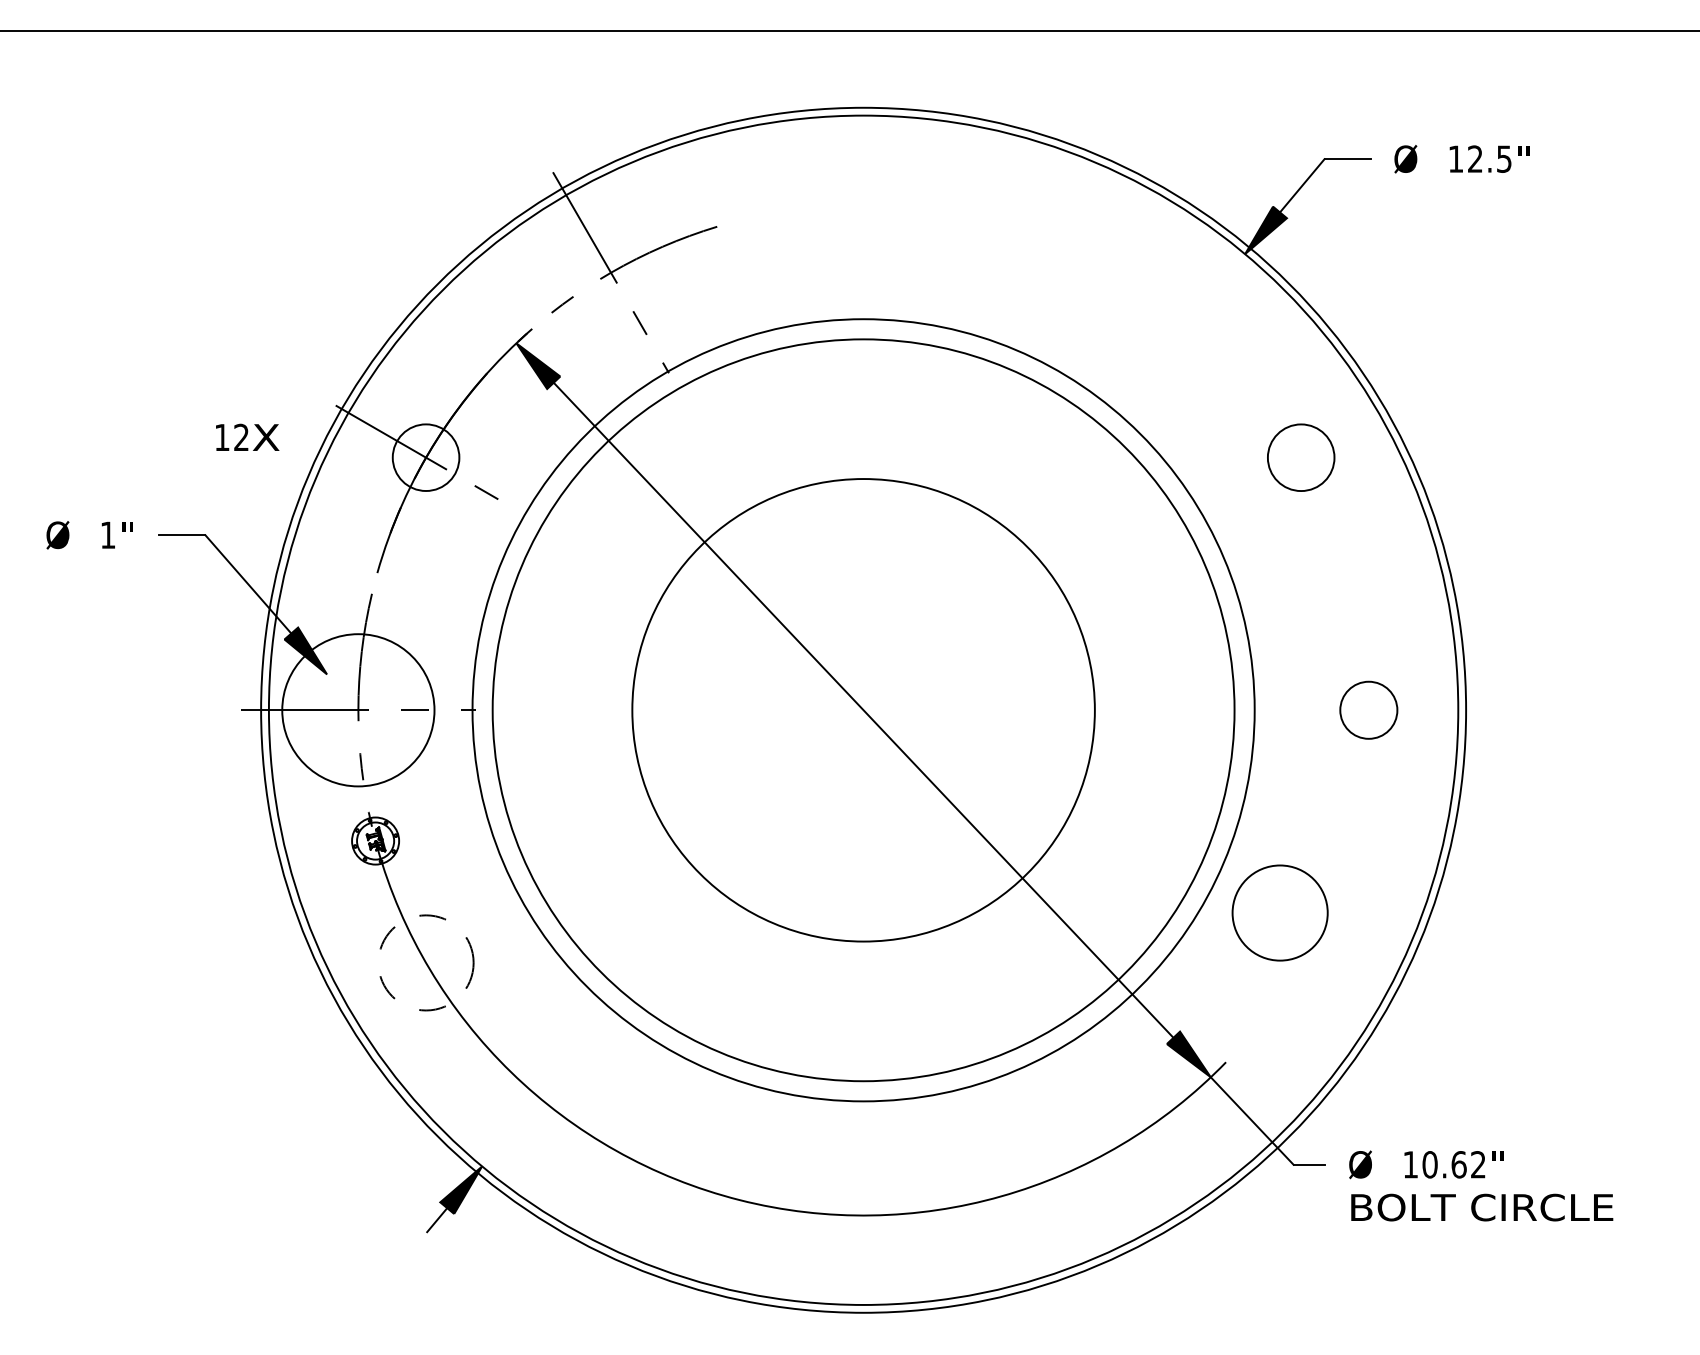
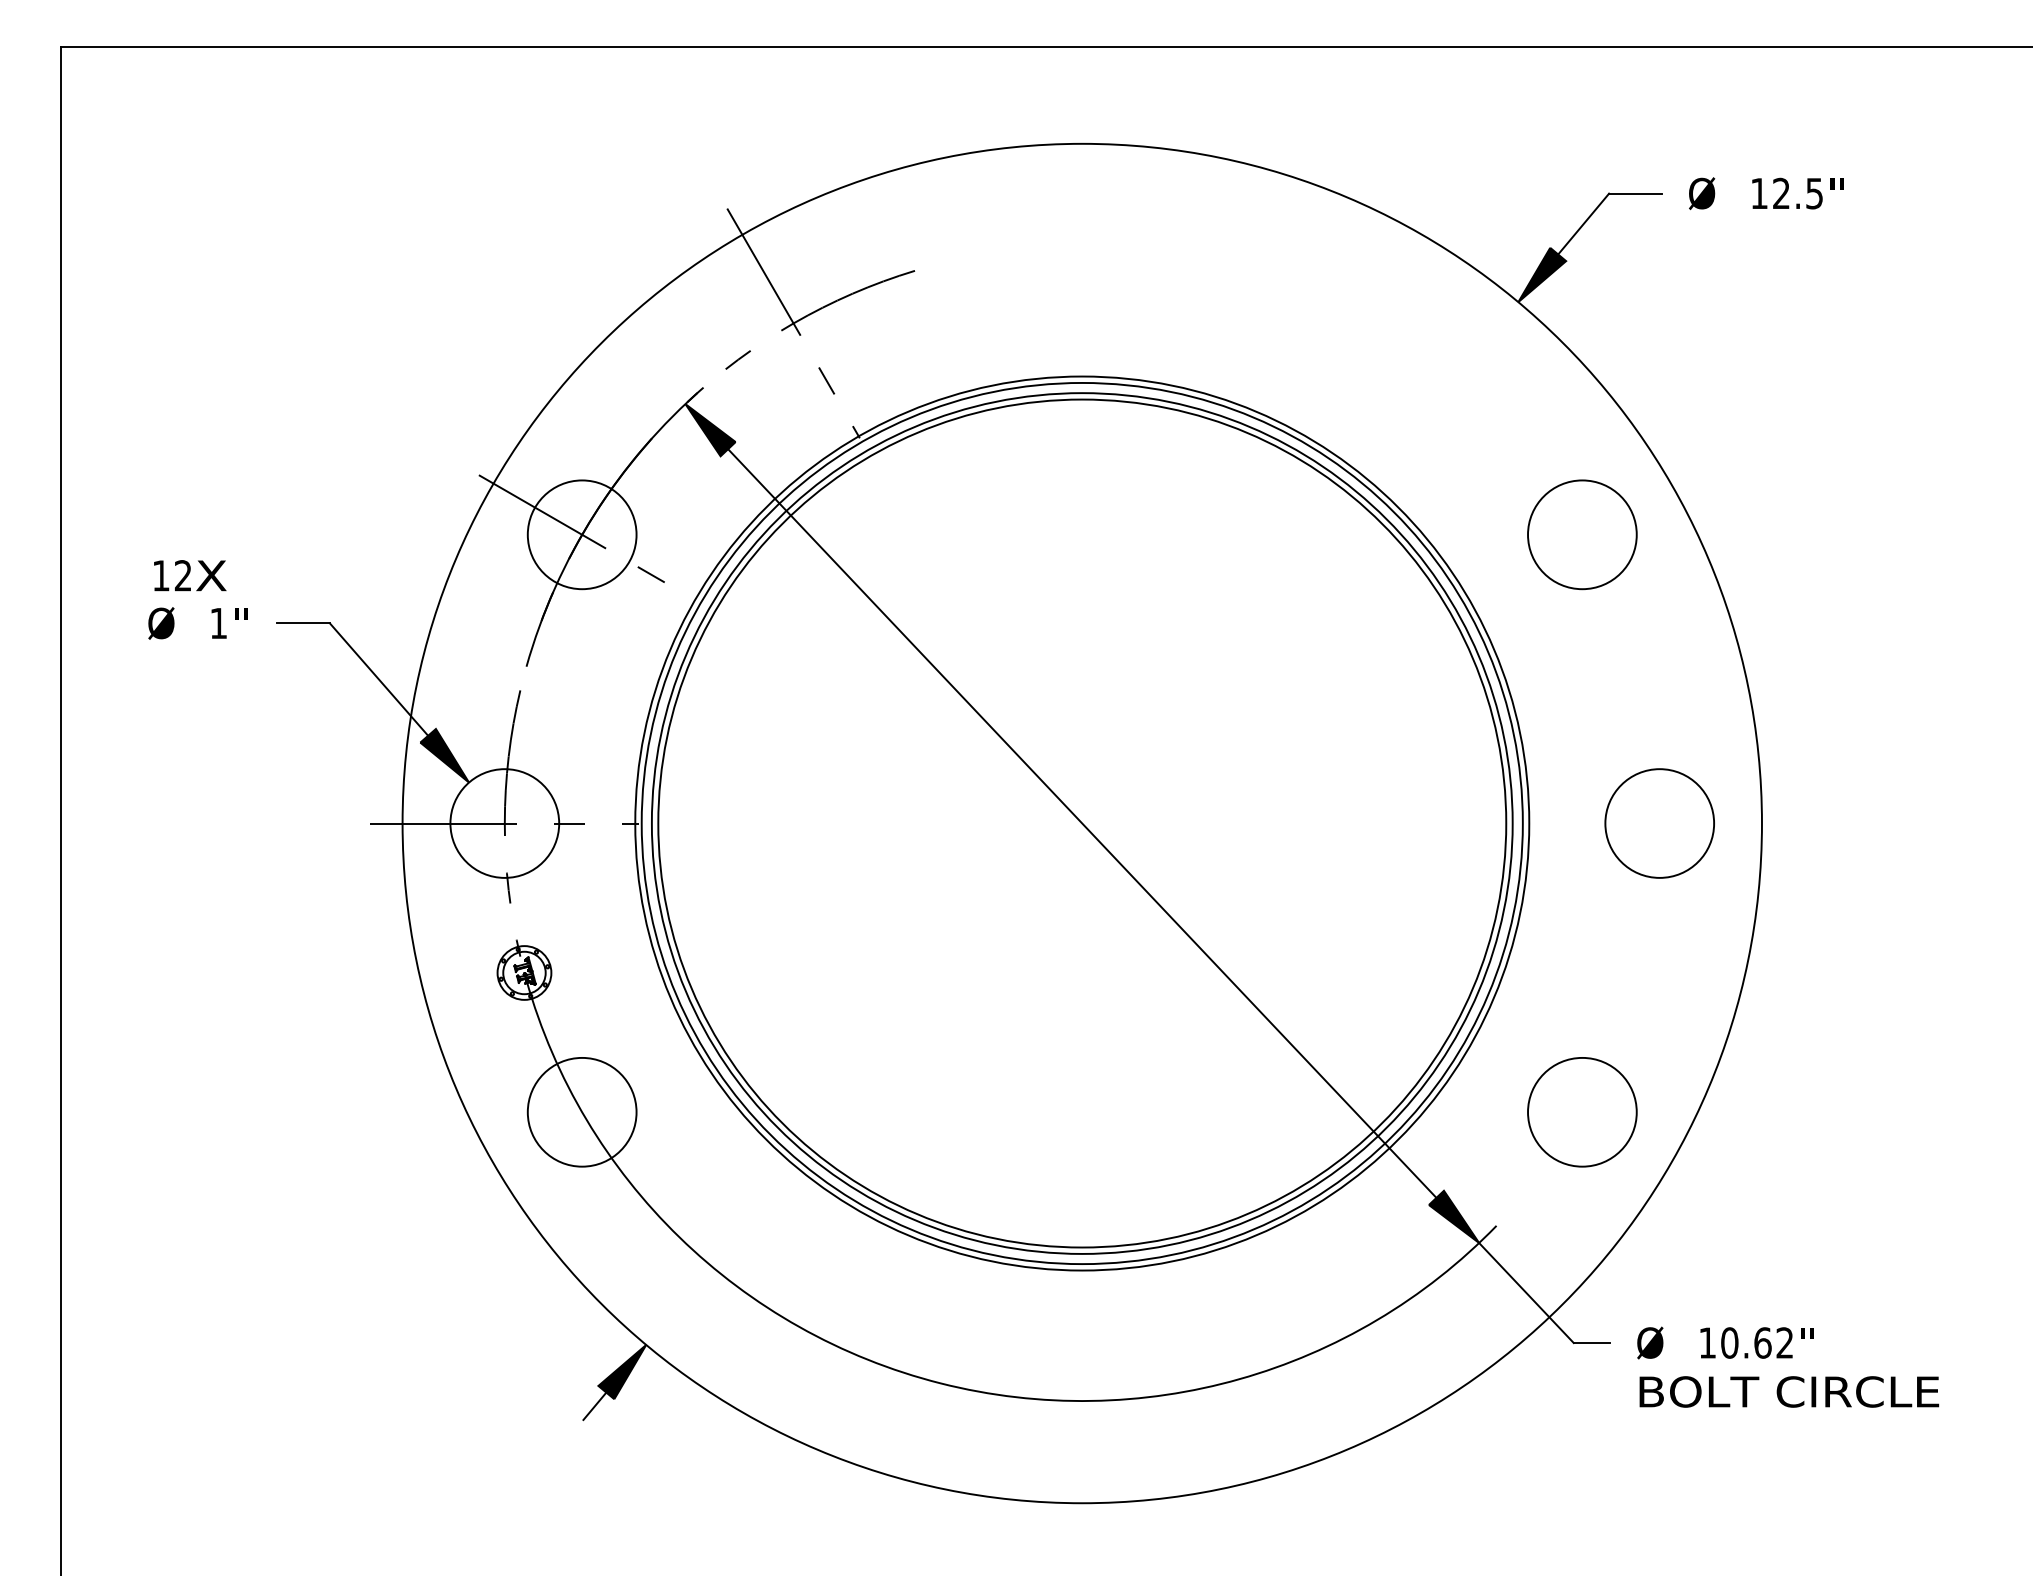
text: (247, 437) -> (190, 575), moved
circle: (425, 457) -> (581, 534), size x1.43
circle: (1301, 457) -> (1582, 534), size x1.43
circle: (358, 710) -> (504, 823), size x0.62
circle: (862, 710) -> (1081, 823), size x0.62
circle: (862, 710) -> (1081, 823), size x1.67
circle: (1368, 710) -> (1659, 823), size x1.67
circle: (1280, 913) -> (1582, 1112), moved
circle: (425, 962) -> (581, 1111), dashed -> solid

